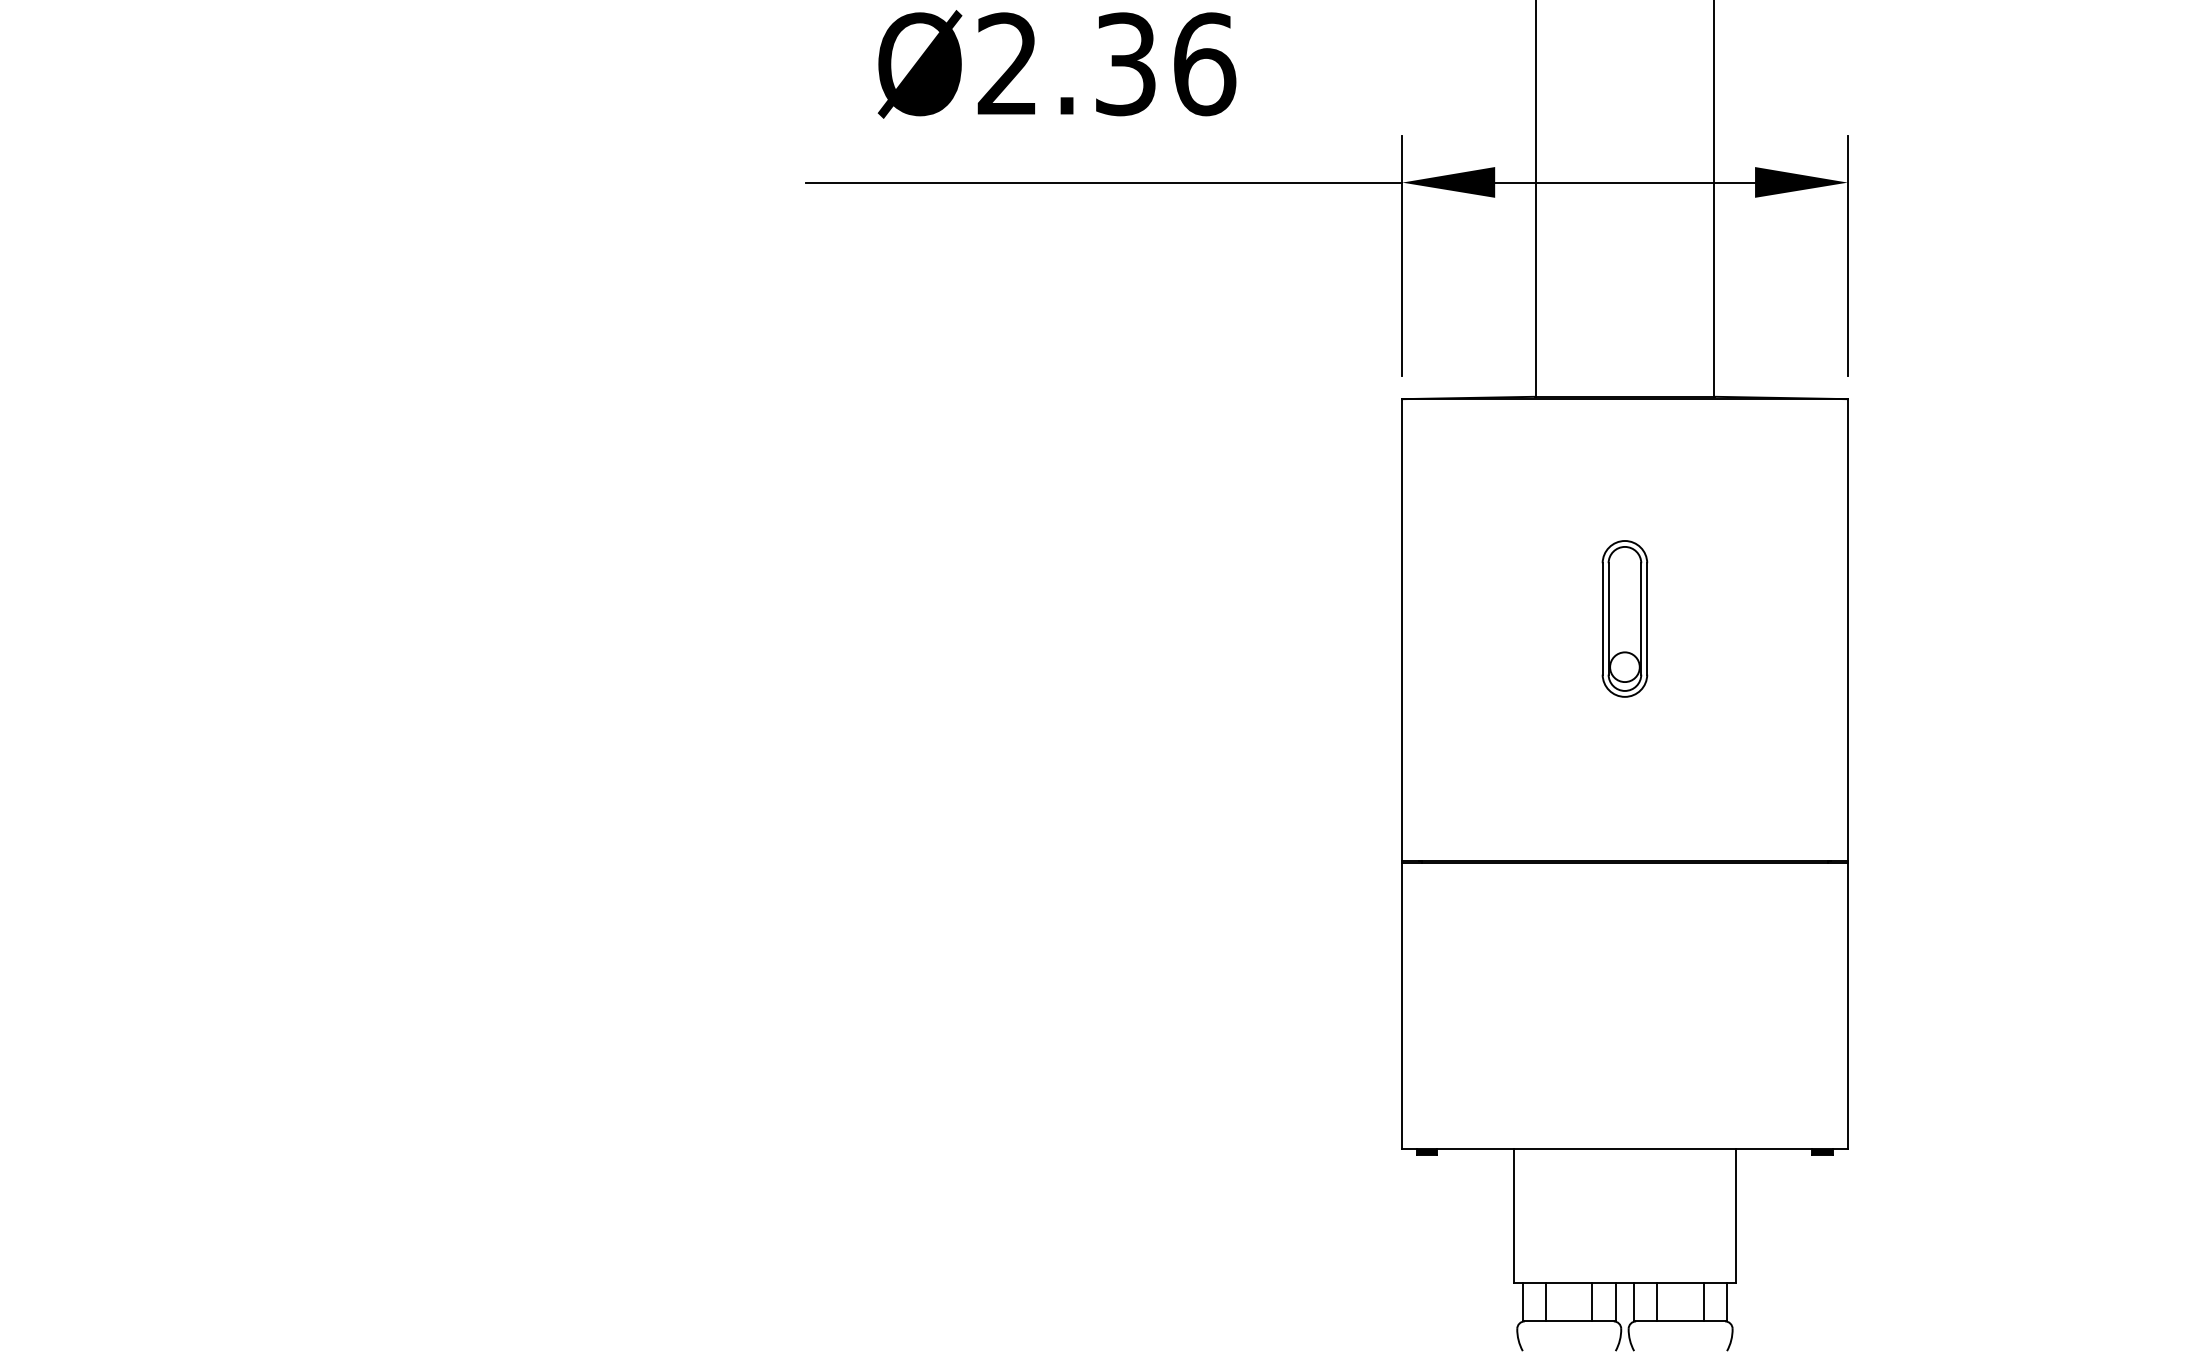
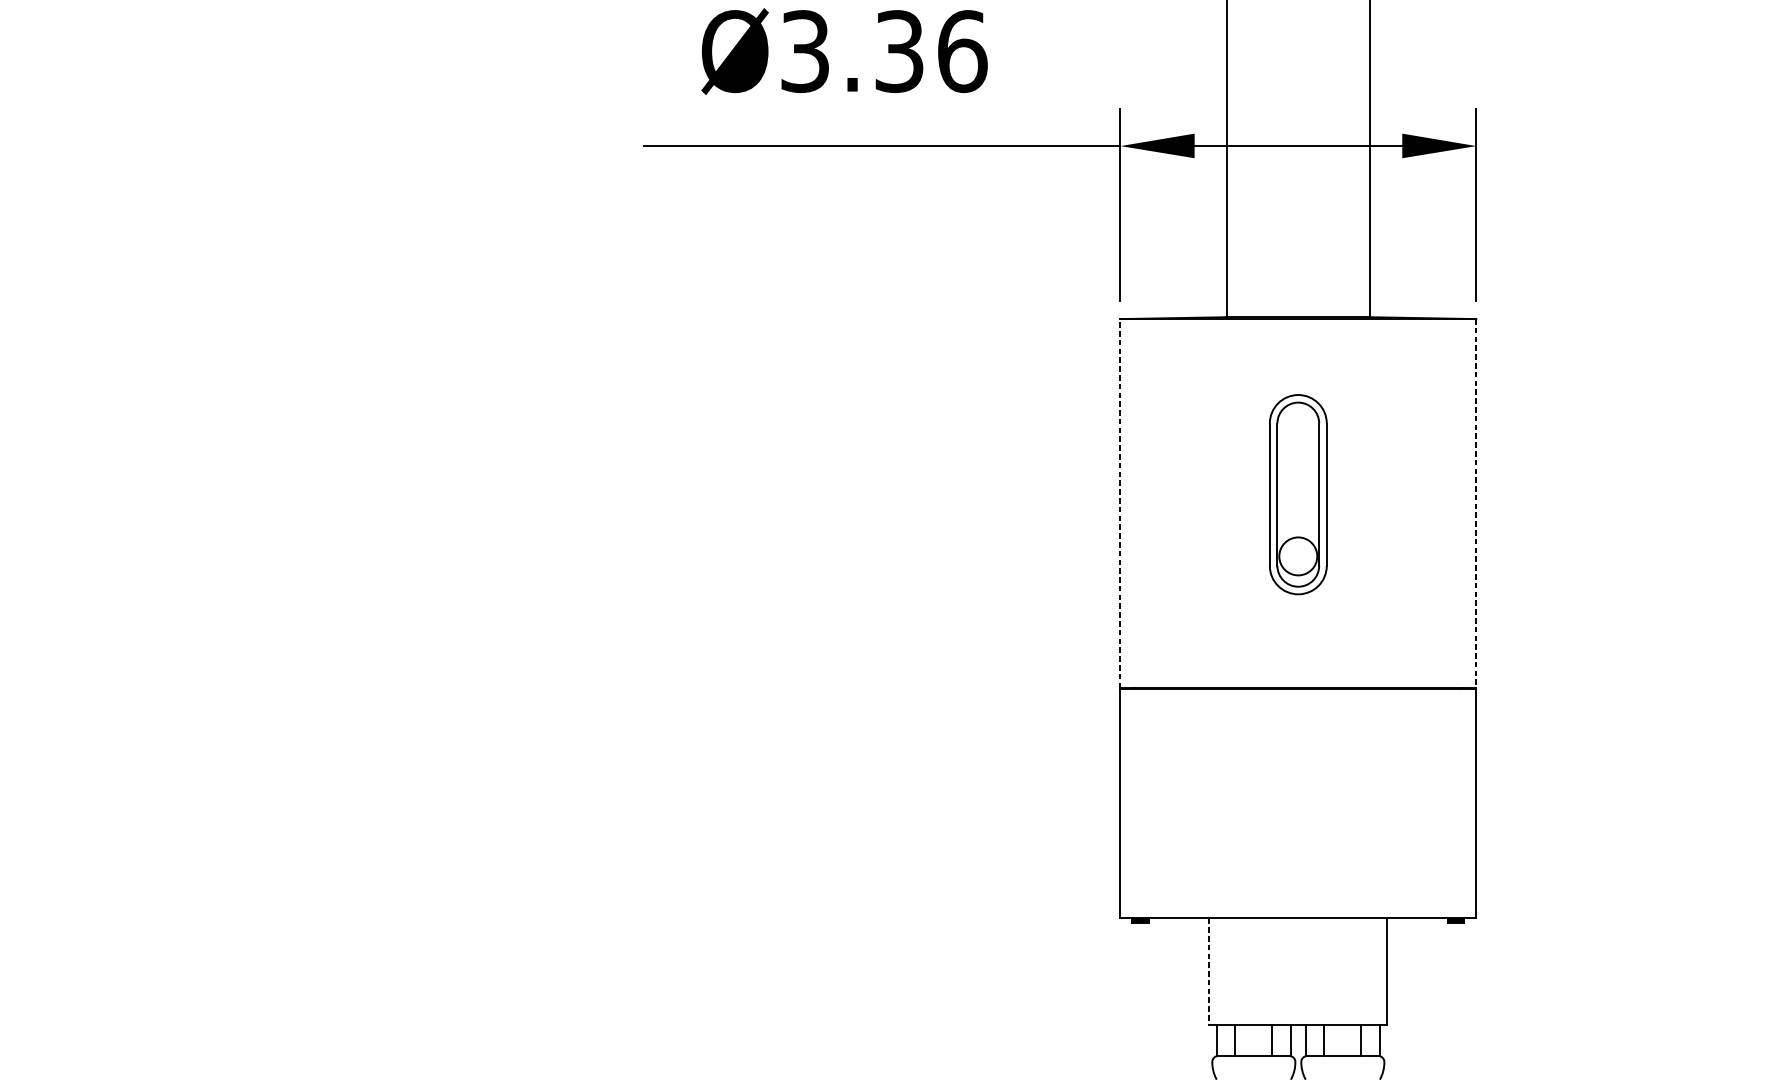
text: (1007, 64) -> (804, 51), Ø2.36 -> Ø3.36
part: (1624, 618) -> (1297, 494), size x1.6
line: (1402, 630) -> (1120, 503), solid -> dashed
line: (1847, 630) -> (1476, 503), solid -> dashed
line: (1513, 1215) -> (1209, 971), solid -> dashed

